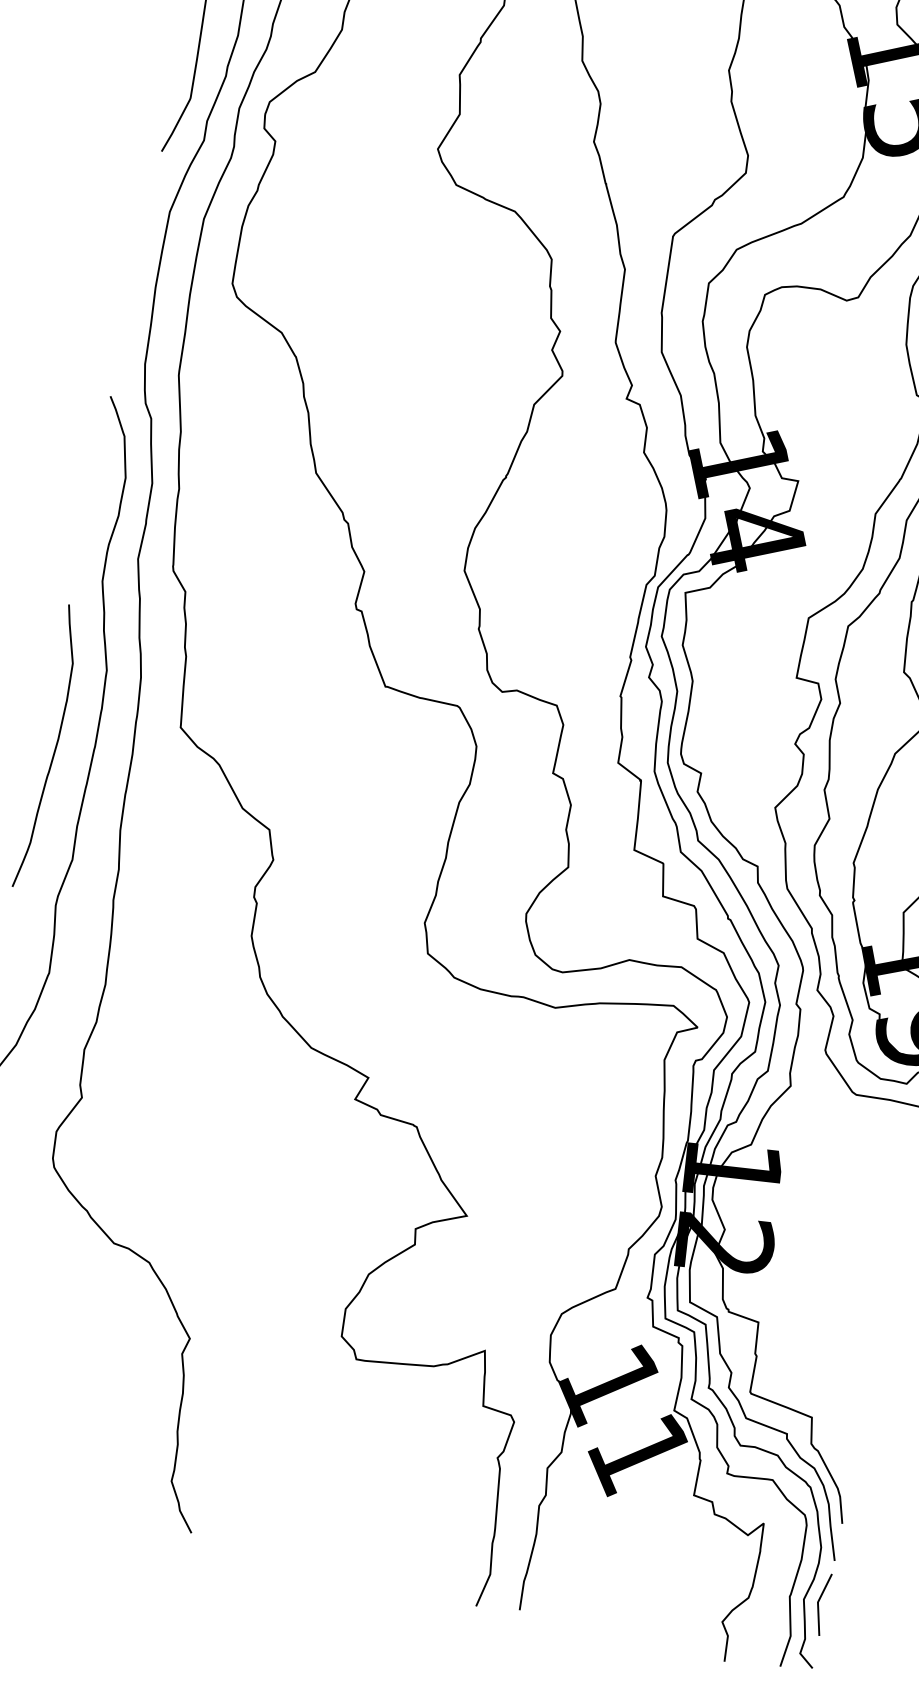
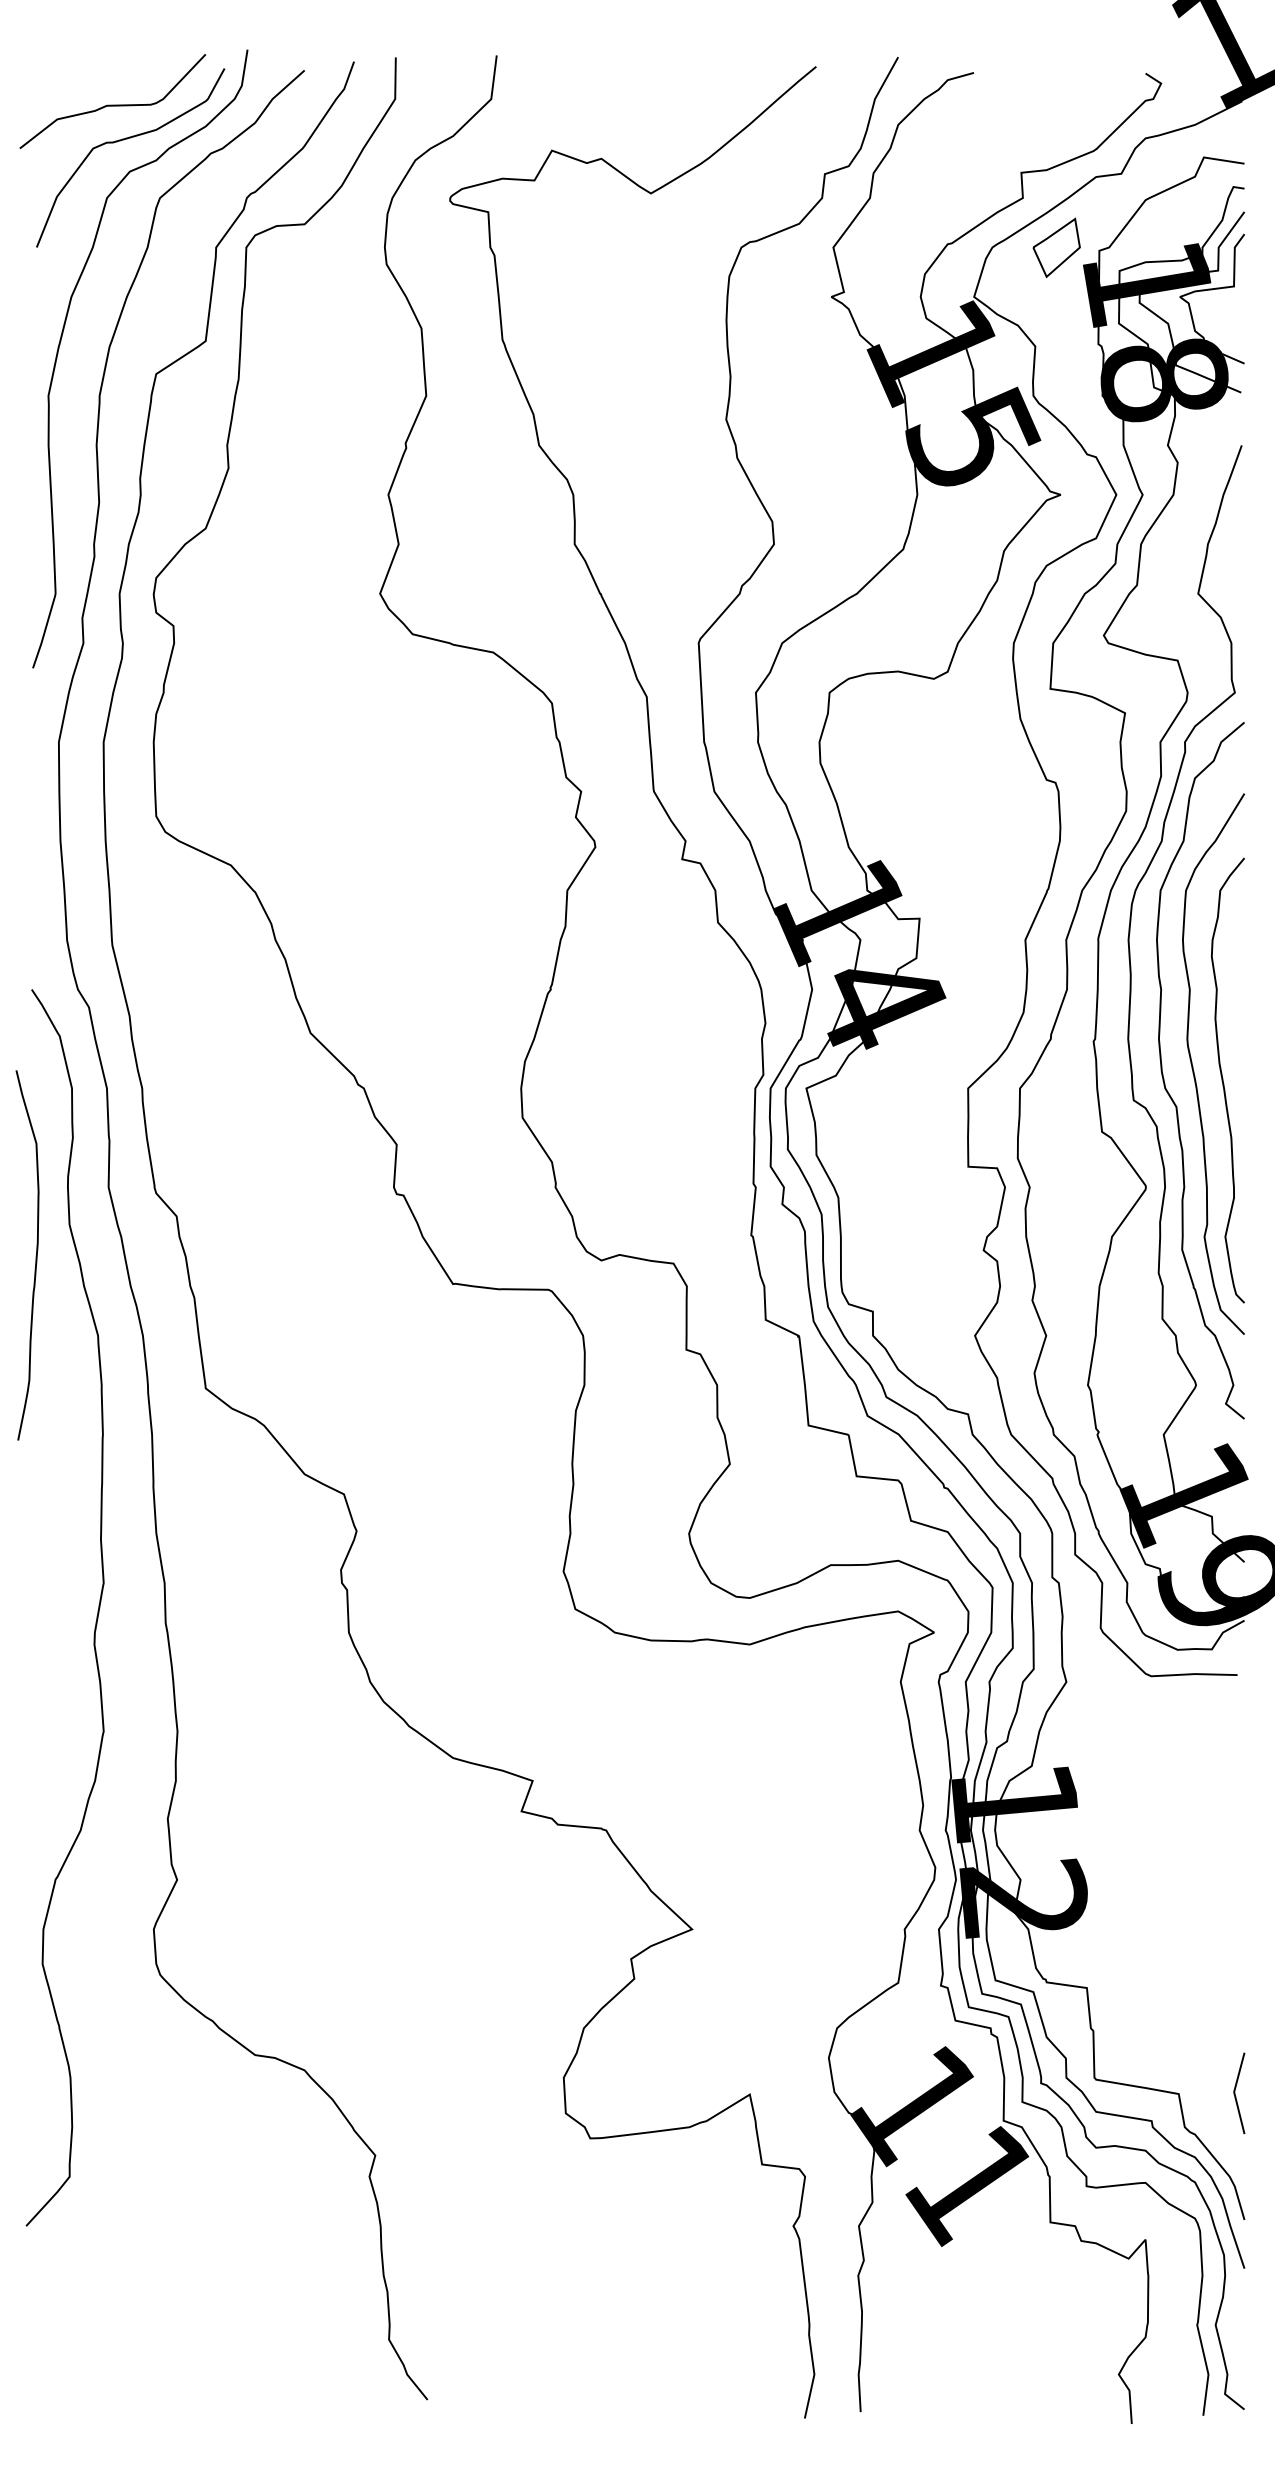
curve: (54, 748) -> (35, 1255), moved
line: (818, 1603) -> (1235, 2093), moved

